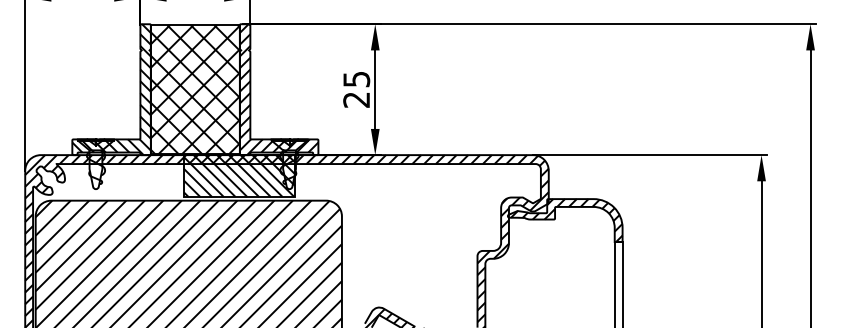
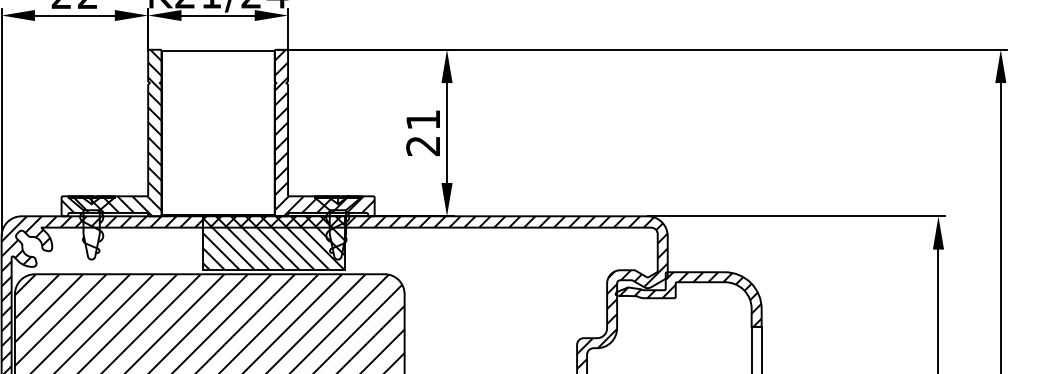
text: (356, 79) -> (423, 120), 25 -> 21
hatch: (194, 89) -> (217, 132), removed

